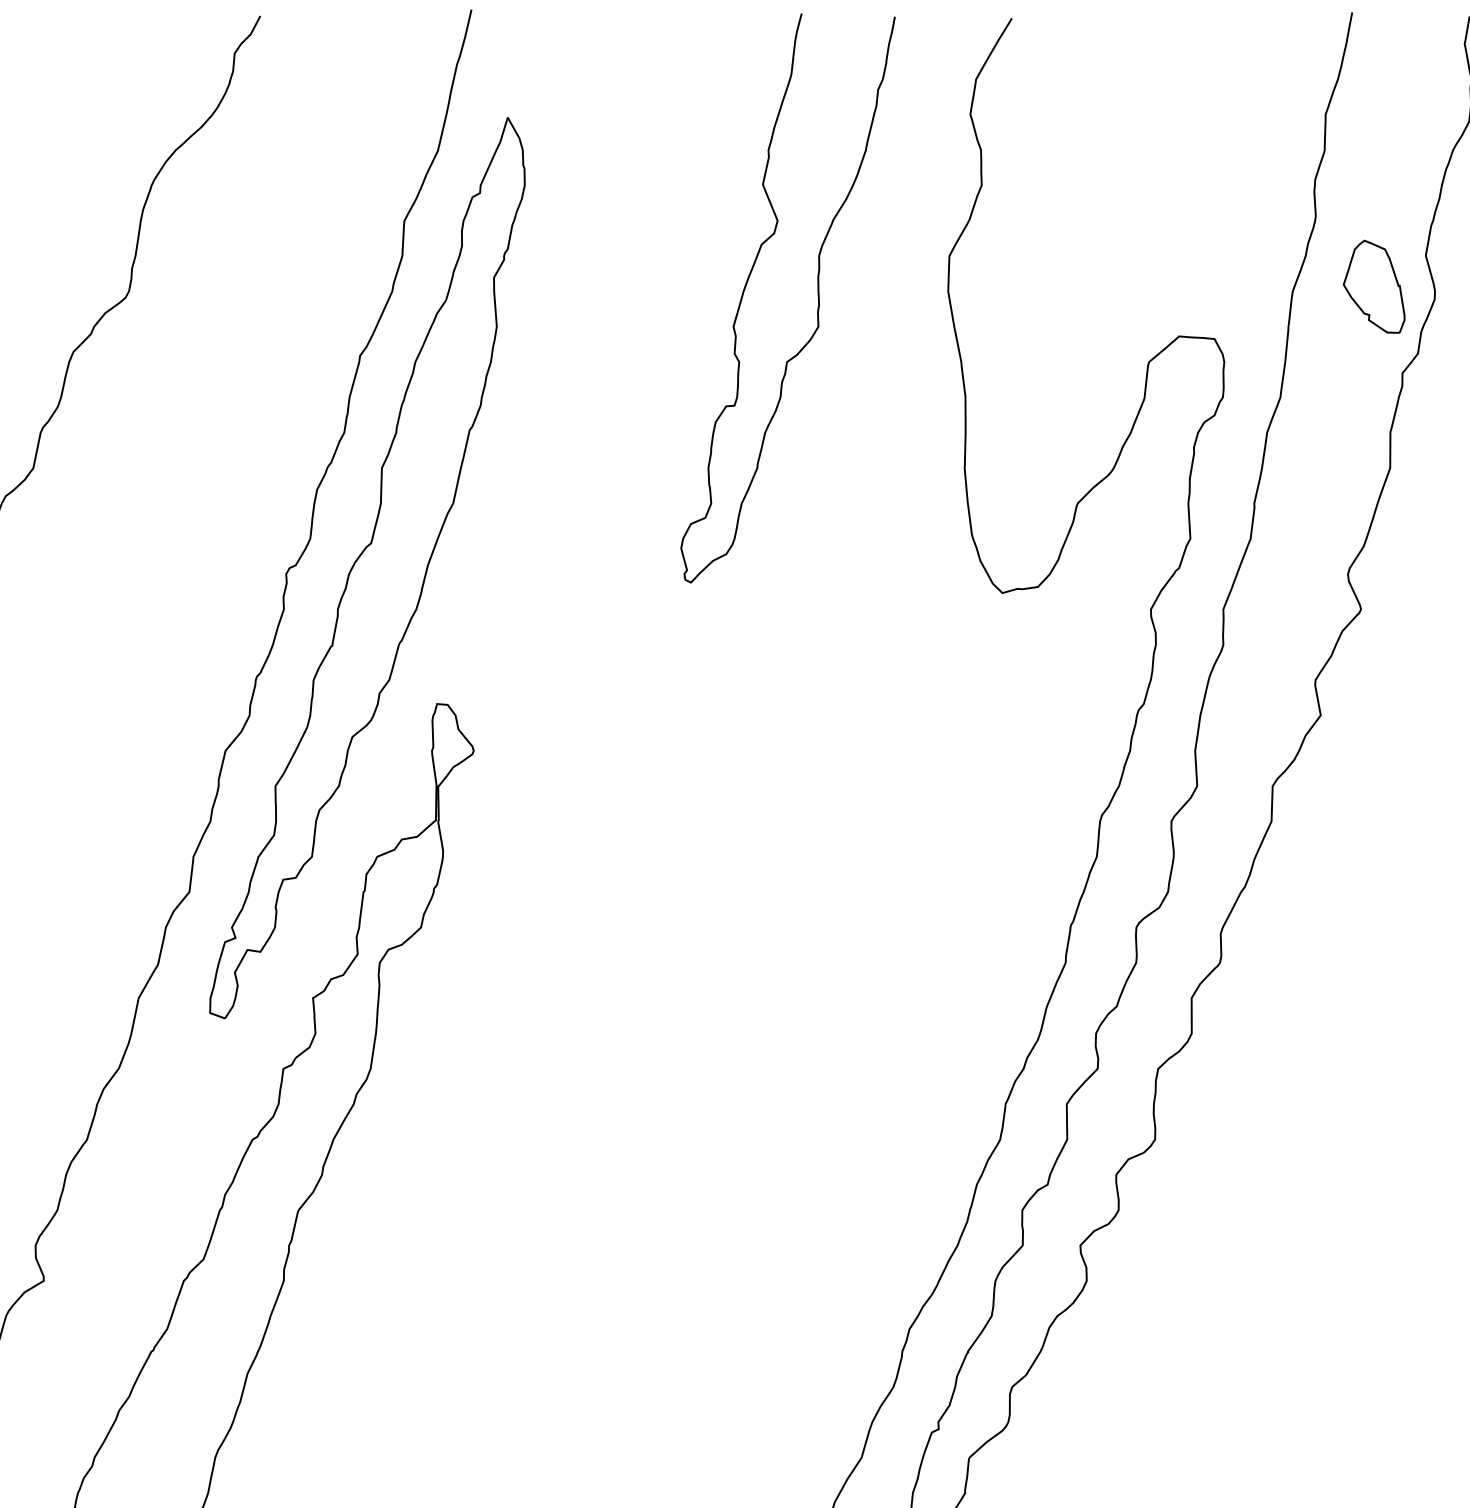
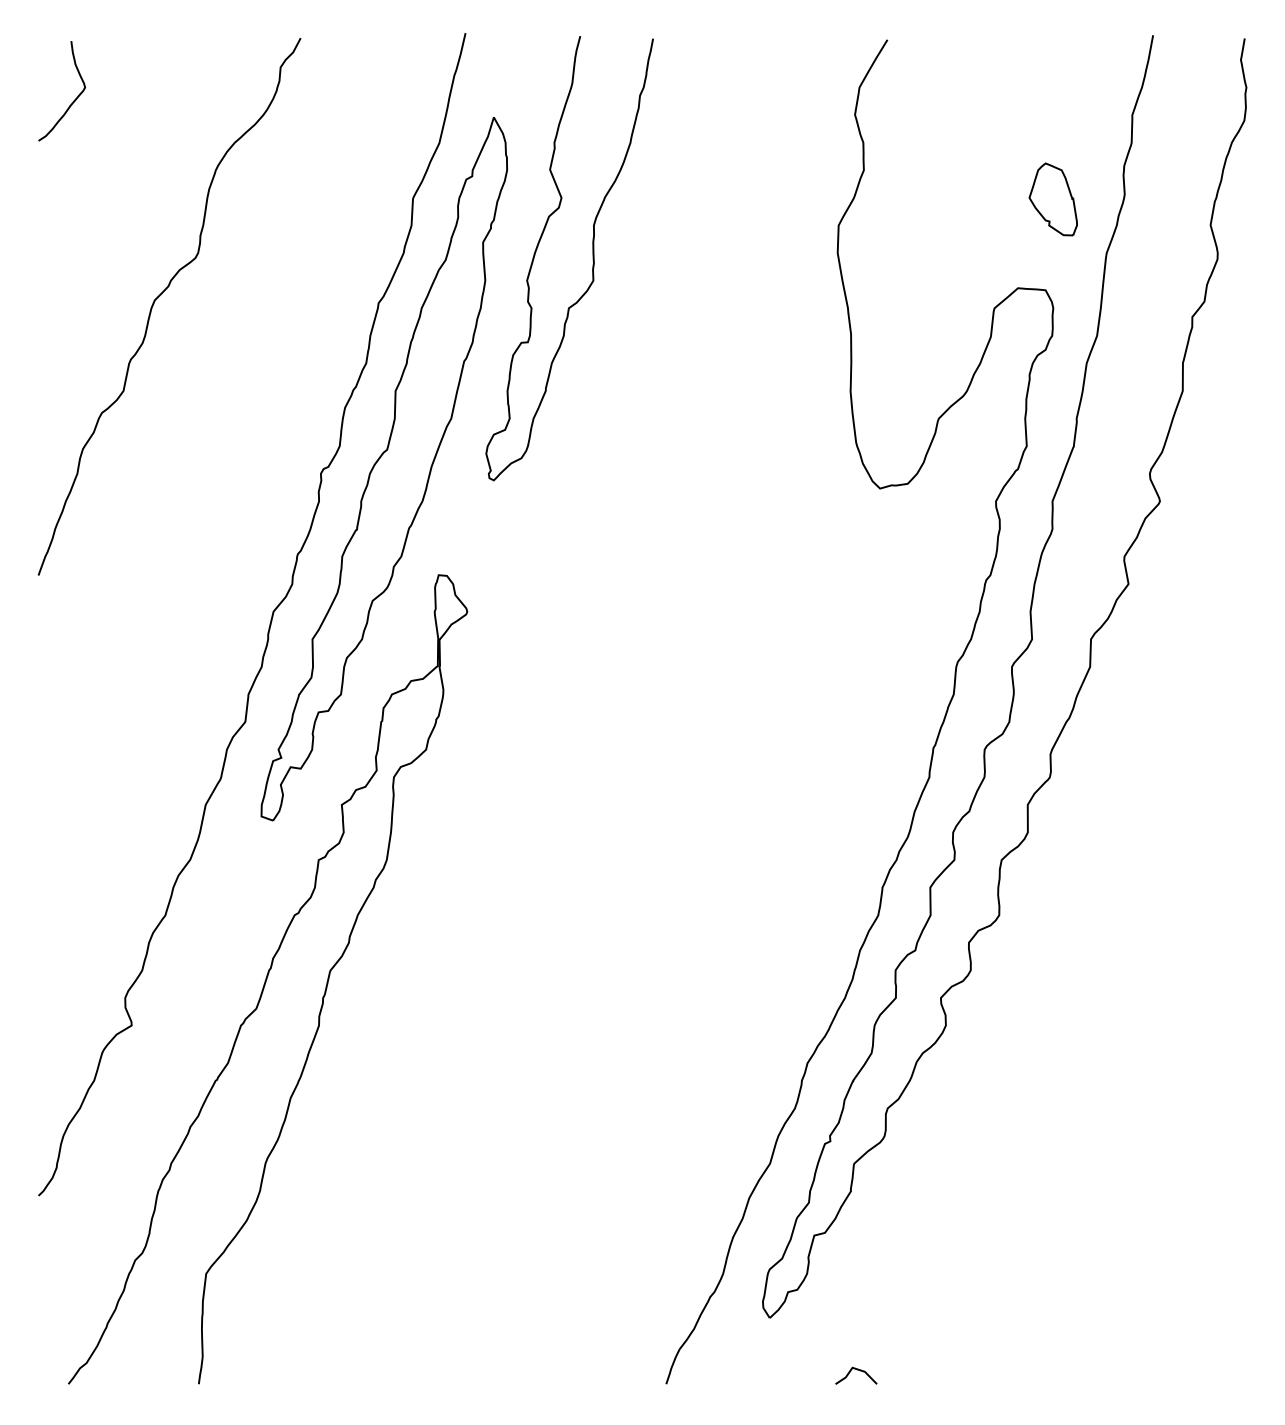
part: (1373, 286) -> (1052, 199), moved
curve: (817, 298) -> (592, 258), moved

